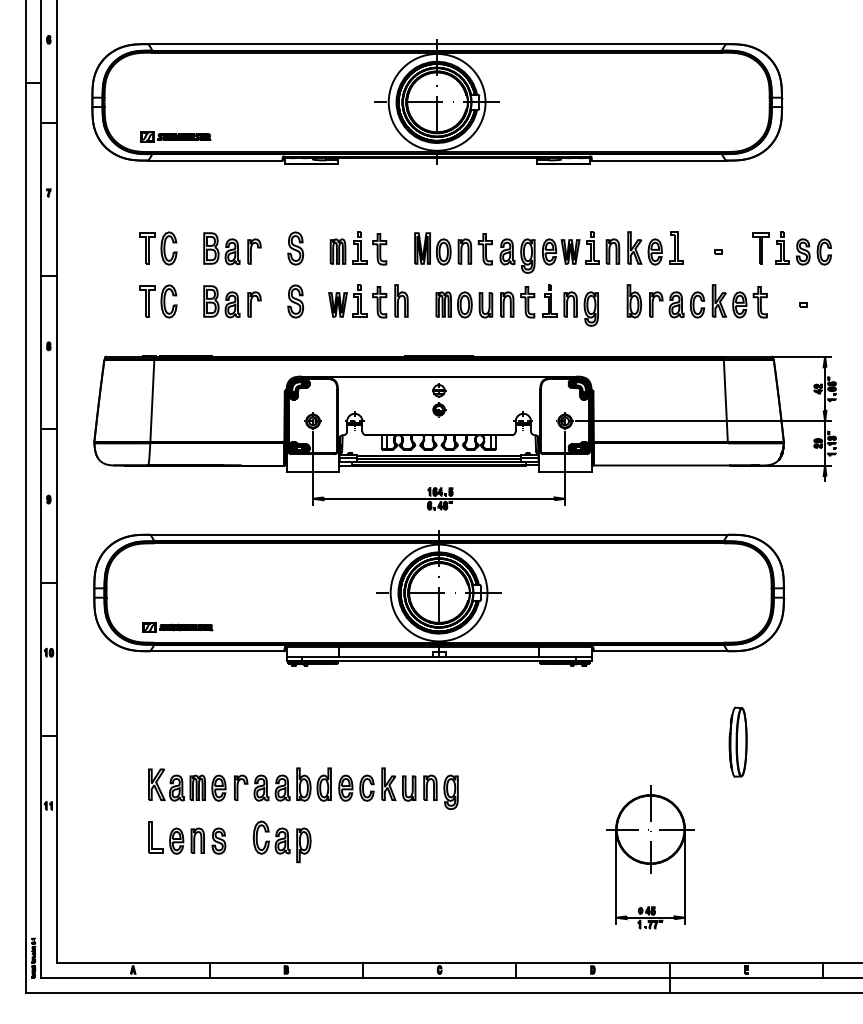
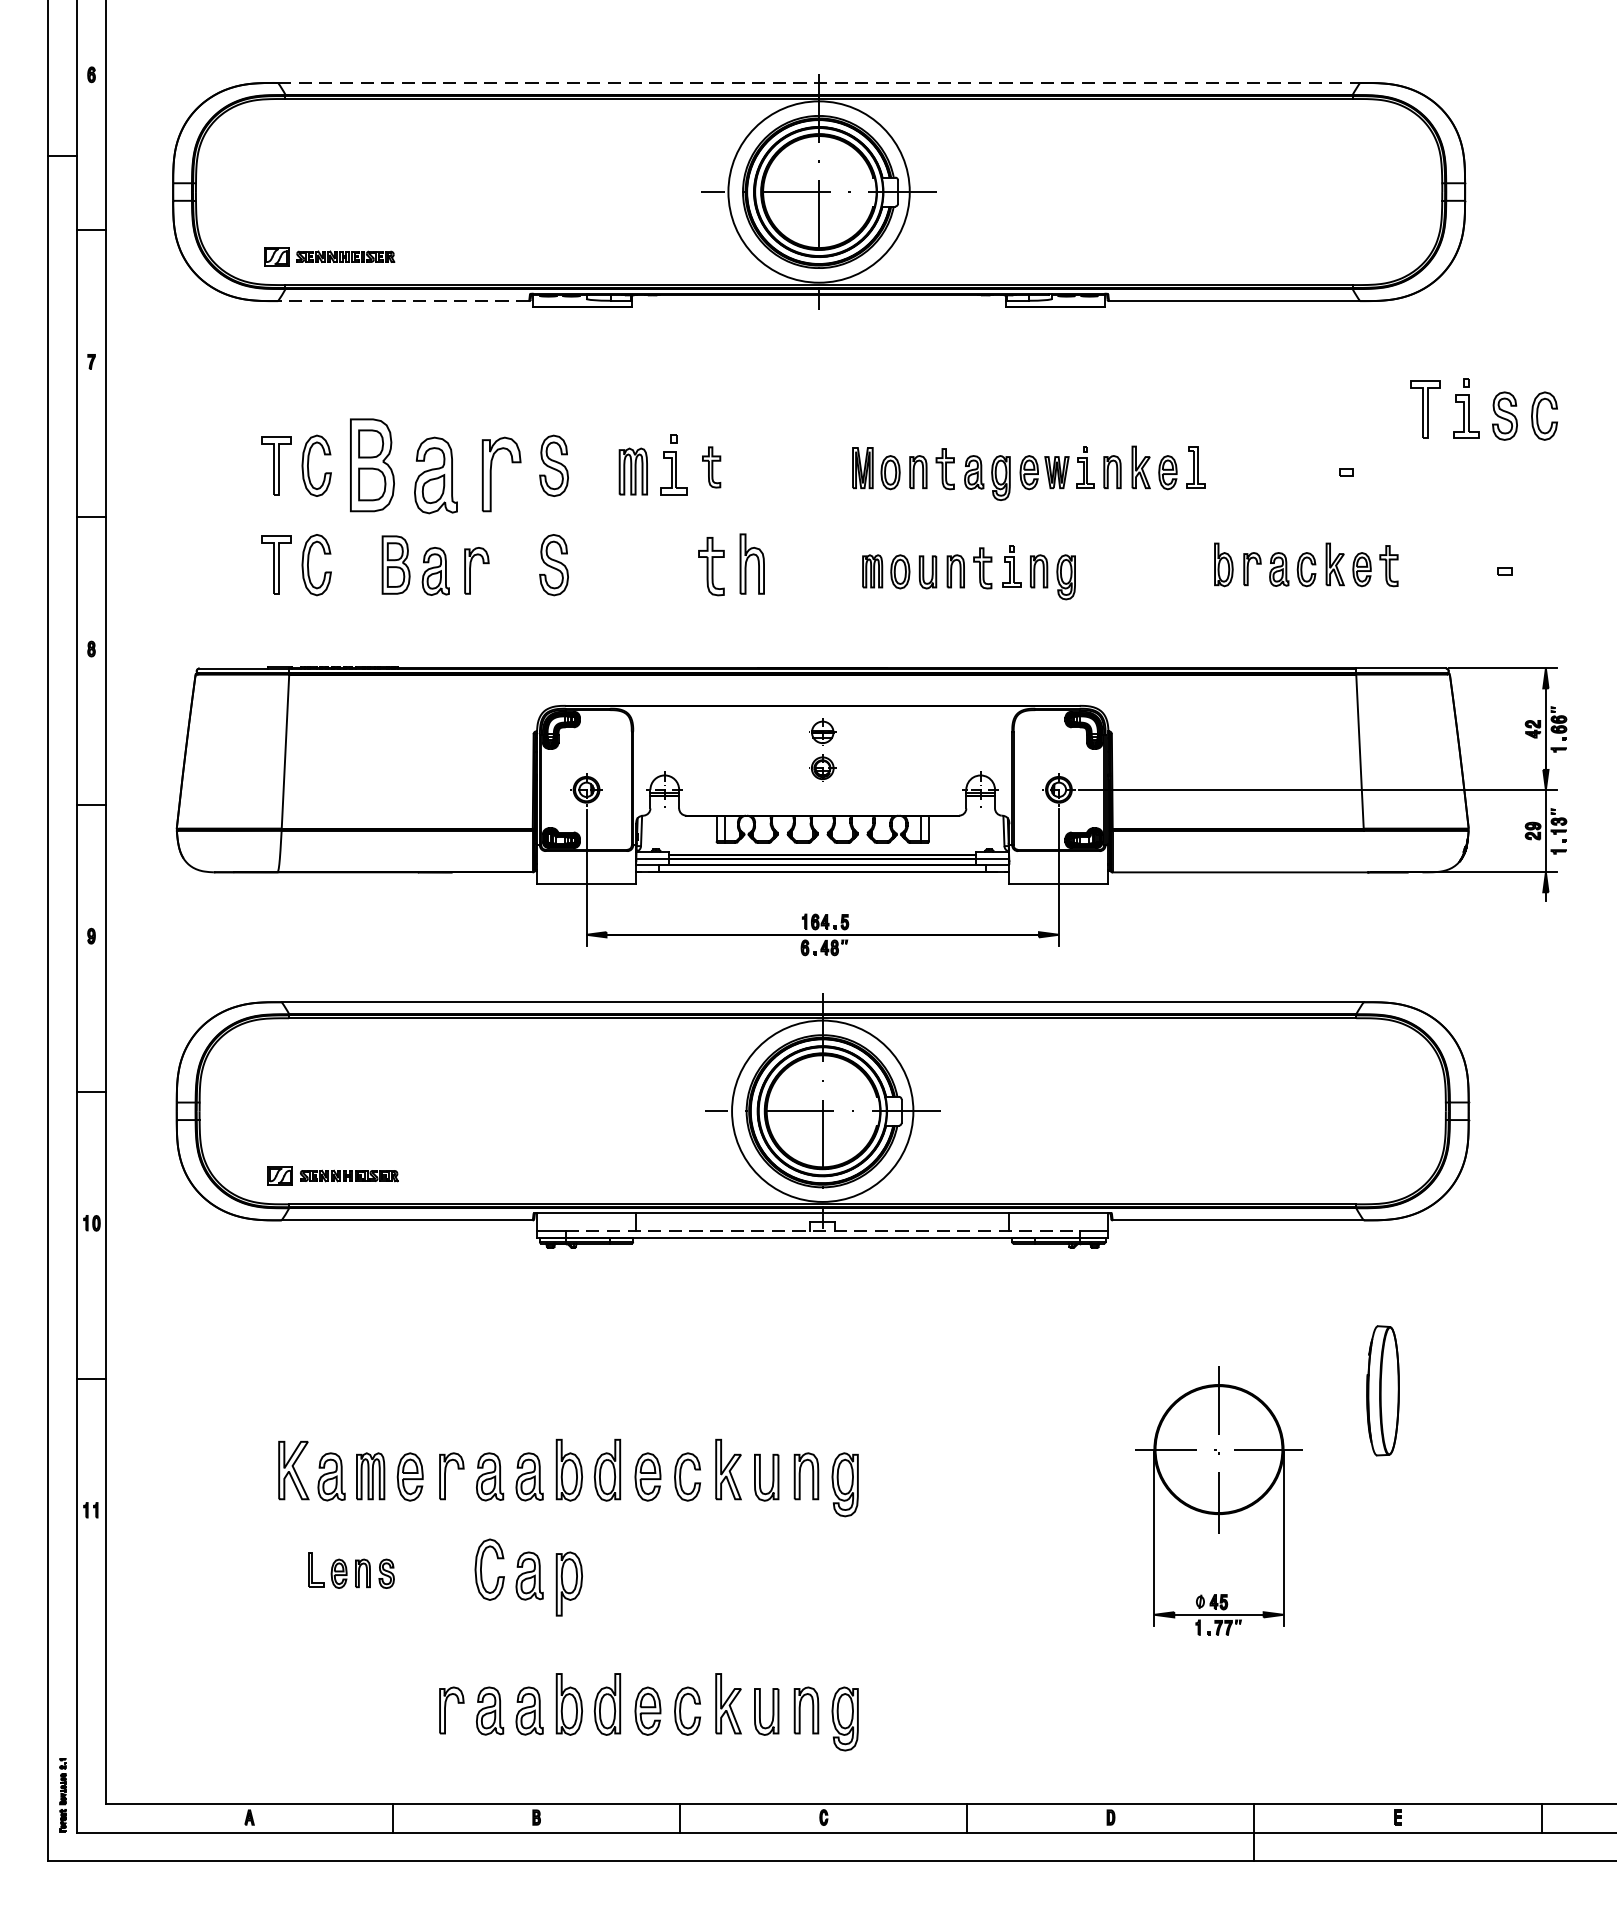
line: (437, 44) -> (819, 83), solid -> dashed
line: (215, 160) -> (403, 300), solid -> dashed
part: (232, 248) -> (435, 465), size x1.6
part: (791, 248) -> (1482, 409), moved
part: (379, 249) -> (711, 467), size x0.7
part: (548, 252) -> (1027, 473), size x0.7
part: (347, 300) -> (651, 563), removed
part: (696, 301) -> (1305, 565), size x0.7
part: (516, 305) -> (967, 572), size x0.7
line: (439, 656) -> (823, 1230), solid -> dashed
part: (187, 837) -> (351, 1569), size x0.6
part: (650, 857) -> (1218, 1501), moved
part: (346, 913) -> (649, 1711), added

